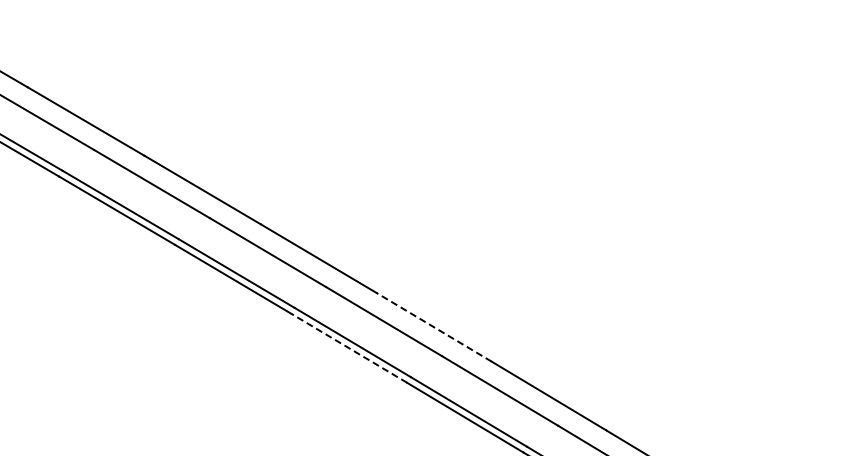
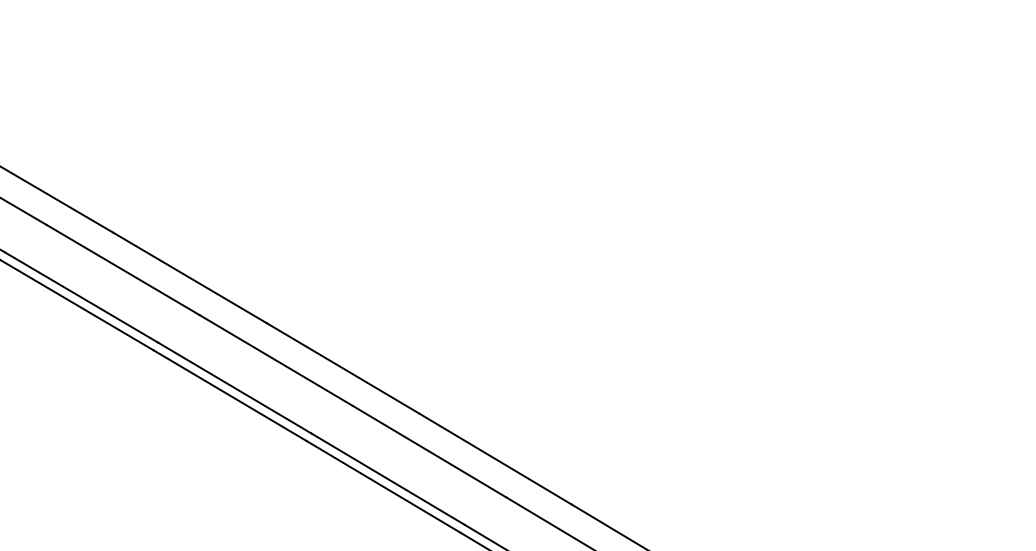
line: (434, 327) -> (495, 459), dashed -> solid
line: (349, 348) -> (383, 487), dashed -> solid

